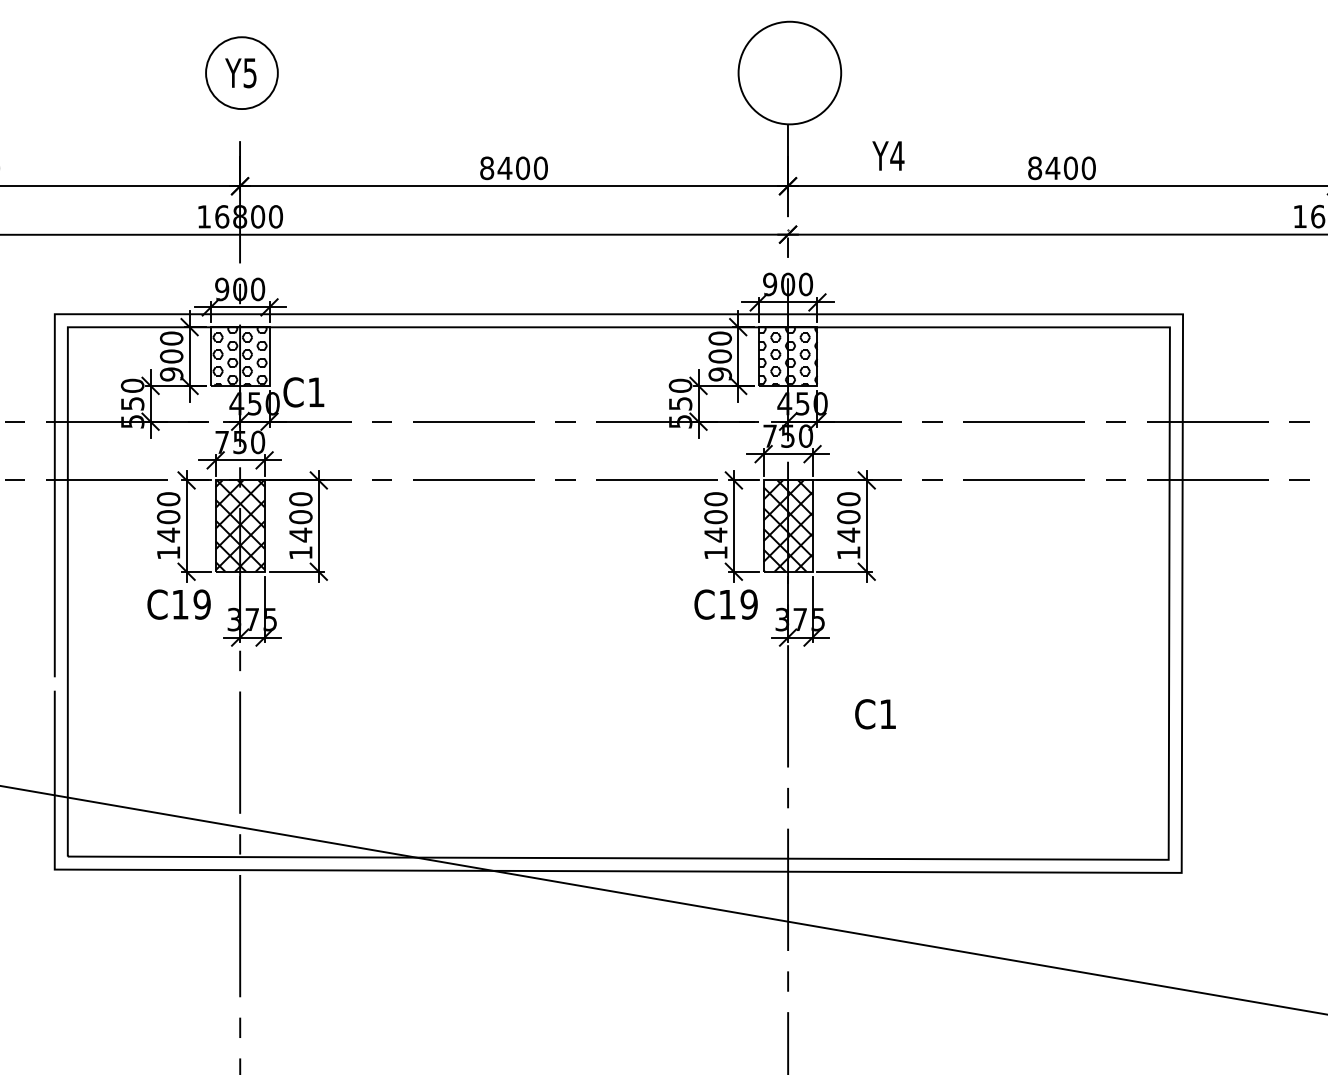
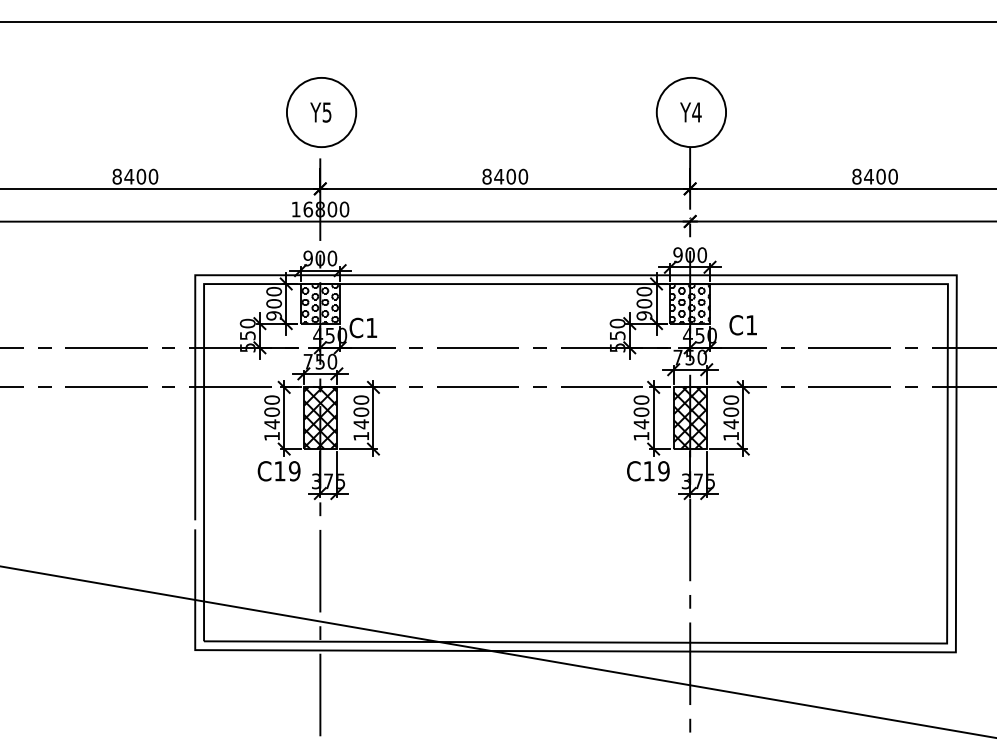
circle: (241, 73) -> (321, 112), size x1.43
text: (887, 156) -> (690, 112), moved
text: (874, 714) -> (742, 325), moved

